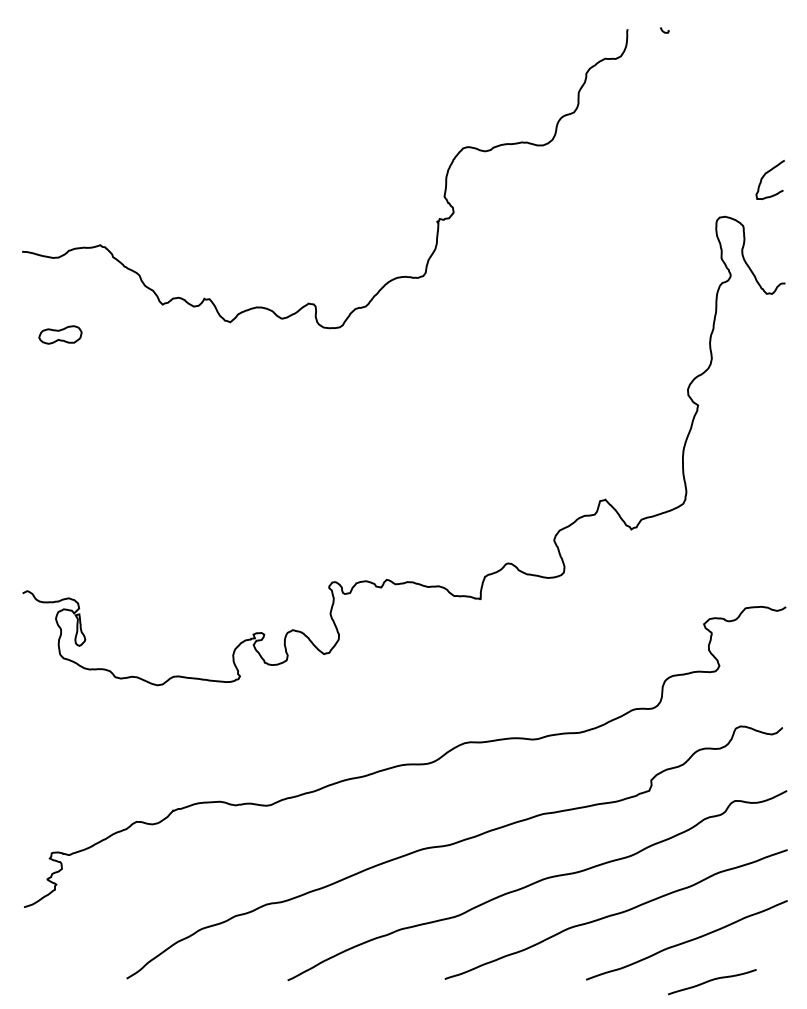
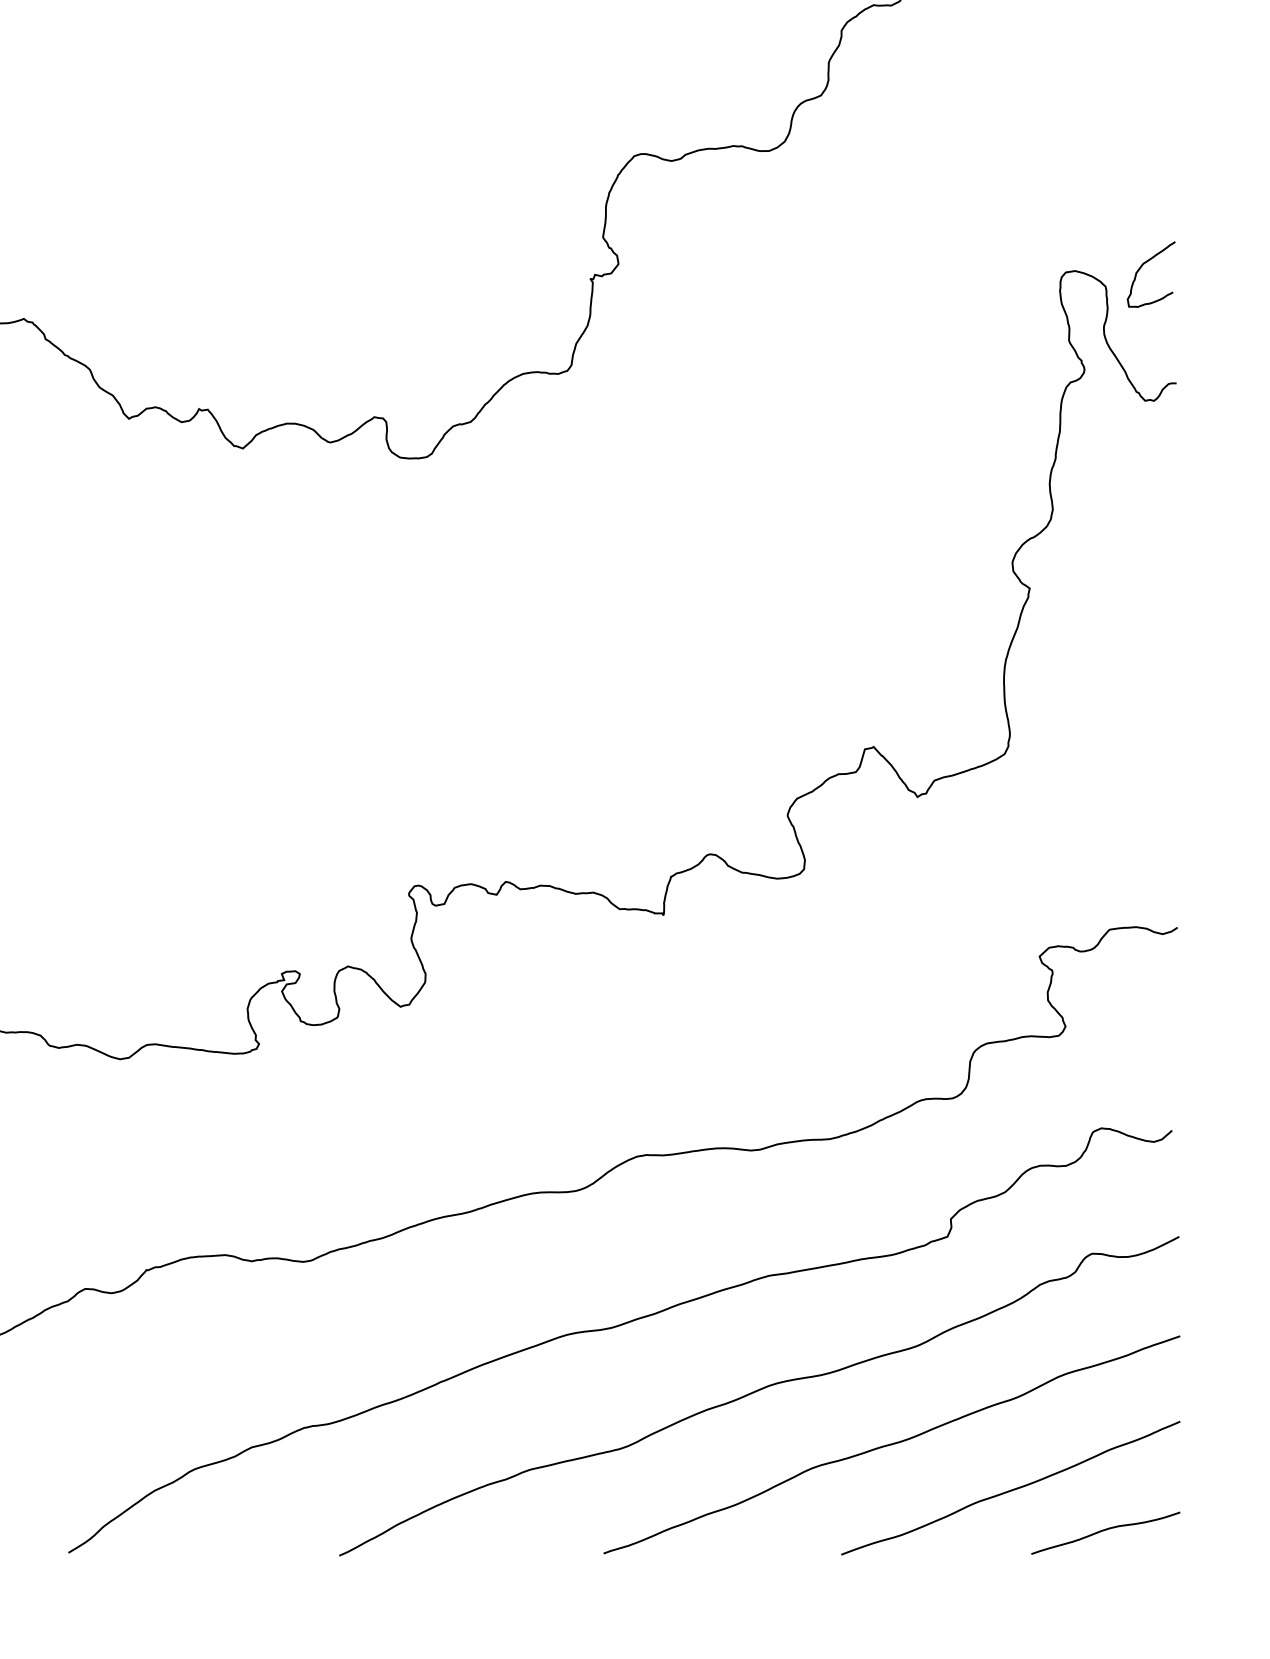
curve: (765, 175) -> (1143, 267), moved
curve: (711, 981) -> (1104, 1532), moved

